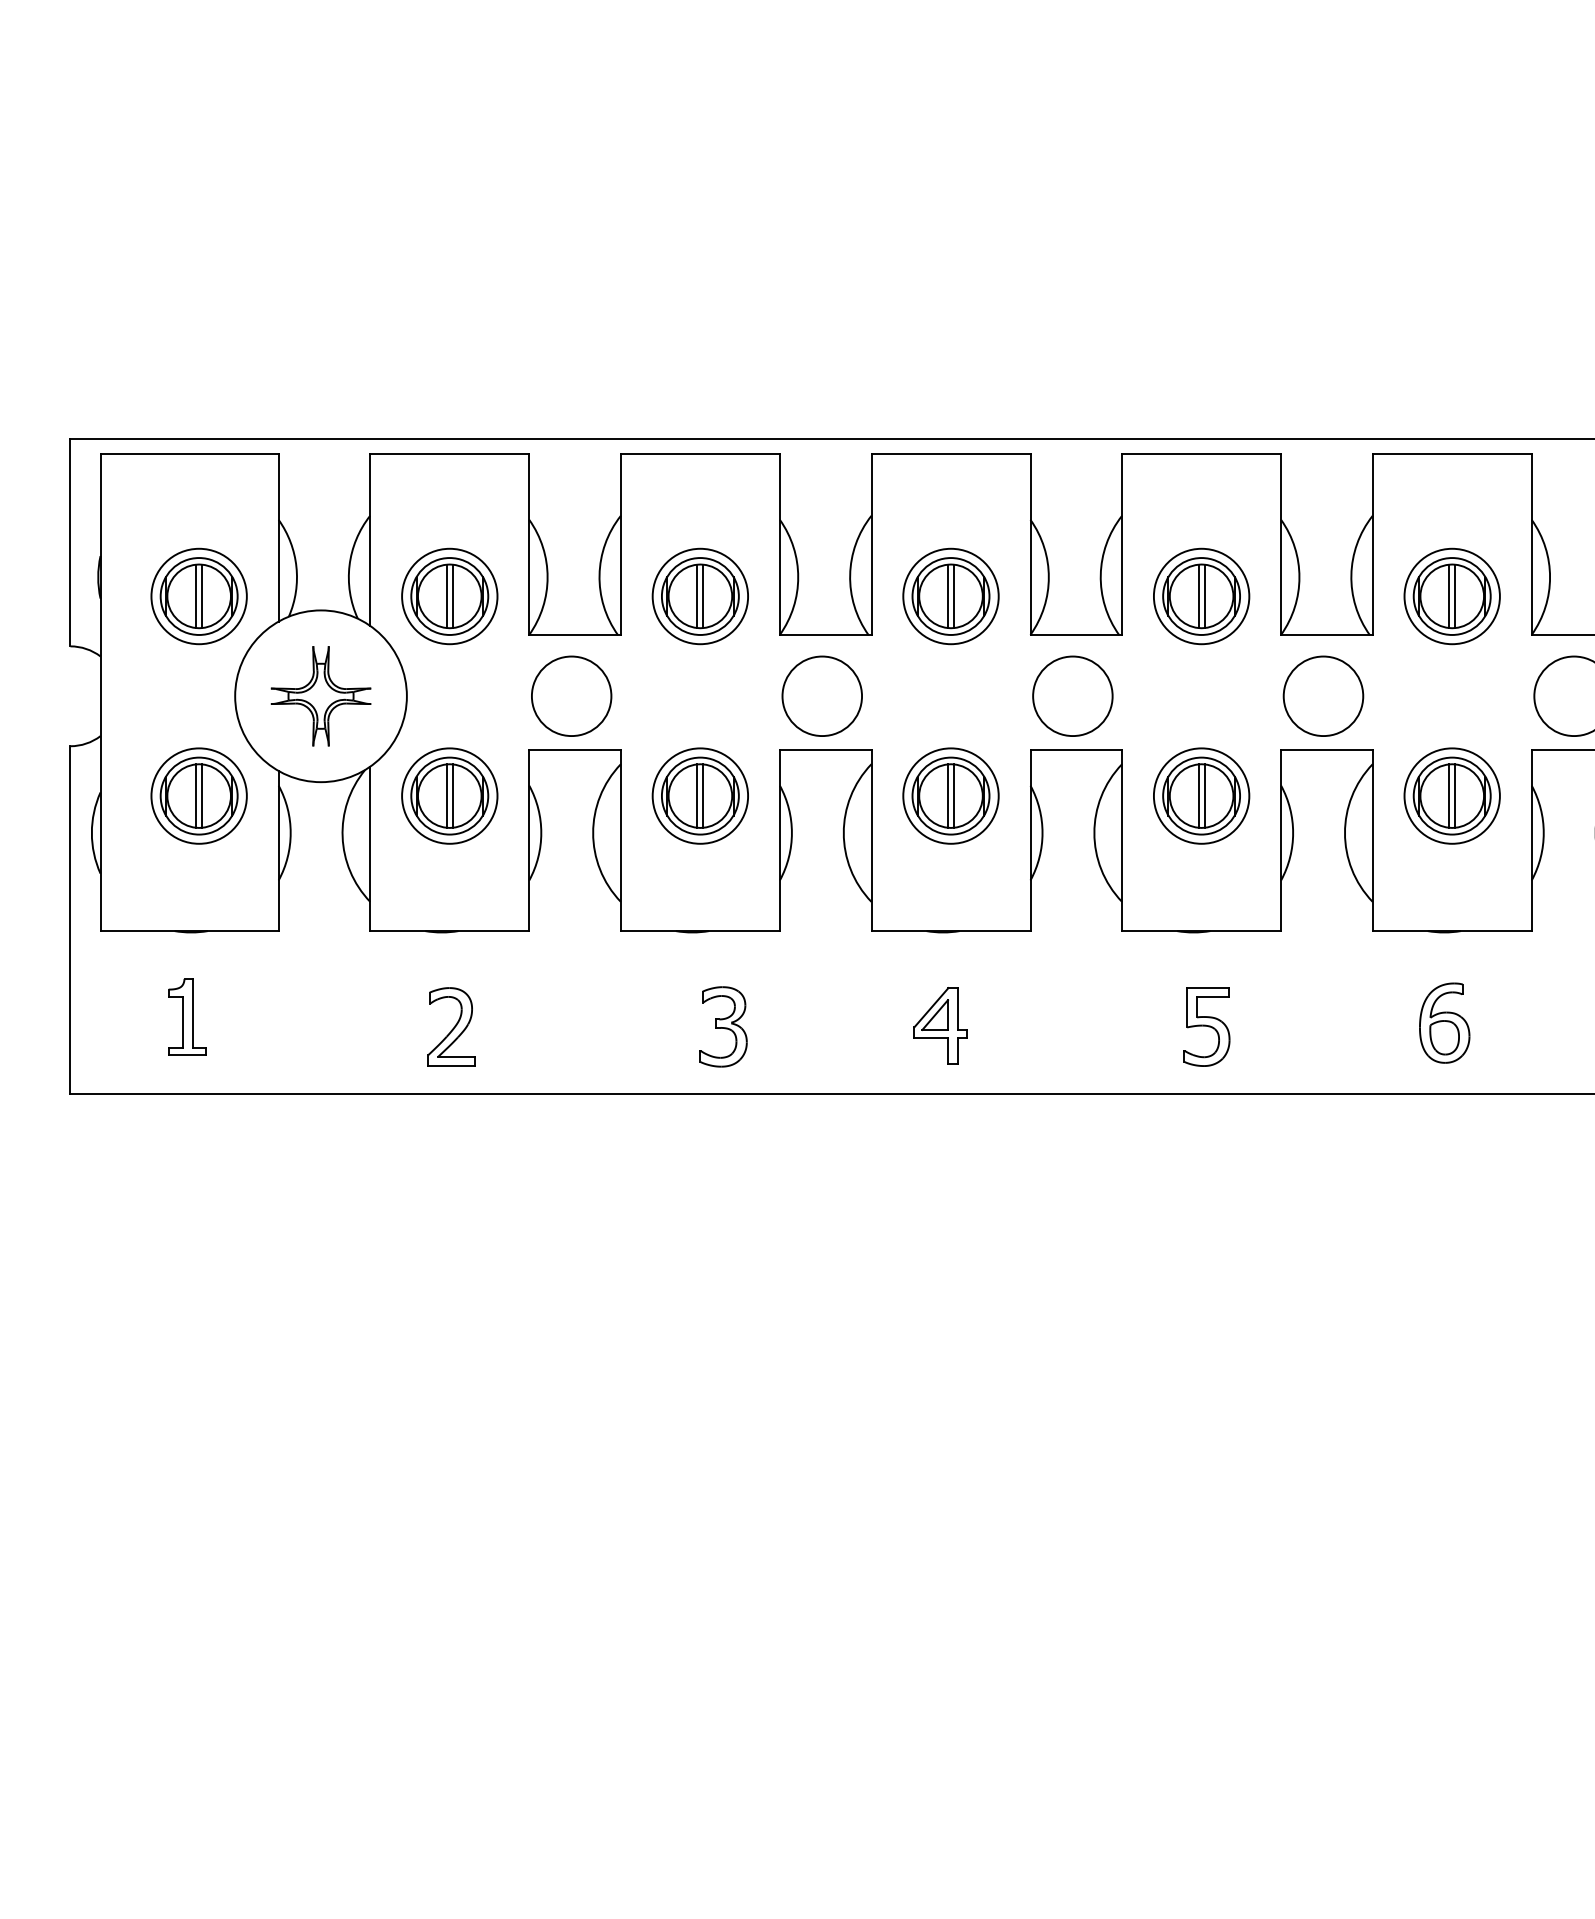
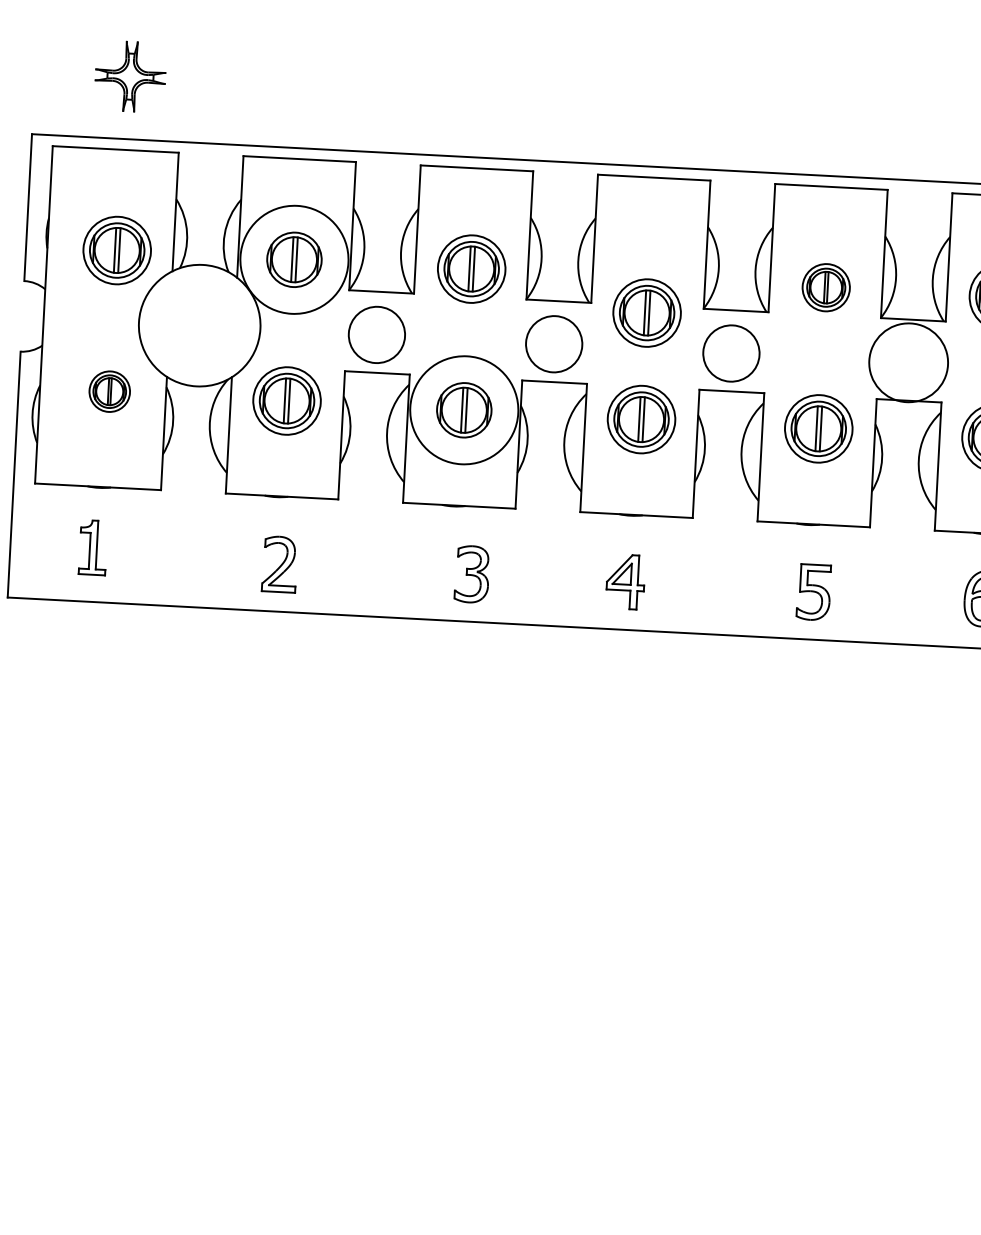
circle: (449, 596) -> (294, 259), size x1.6
part: (950, 596) -> (646, 313), moved
part: (1201, 596) -> (826, 287), size x0.7
part: (320, 696) -> (130, 76), moved
circle: (1323, 696) -> (908, 362), size x1.4
part: (198, 795) -> (109, 391), size x0.6
circle: (700, 795) -> (464, 409), size x1.6

